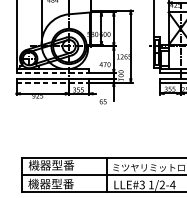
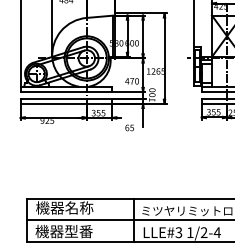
line: (52, 73) -> (66, 92), dashed -> solid
line: (52, 82) -> (66, 103), dashed -> solid
text: (63, 164) -> (79, 207), 機器型番 -> 機器名称

